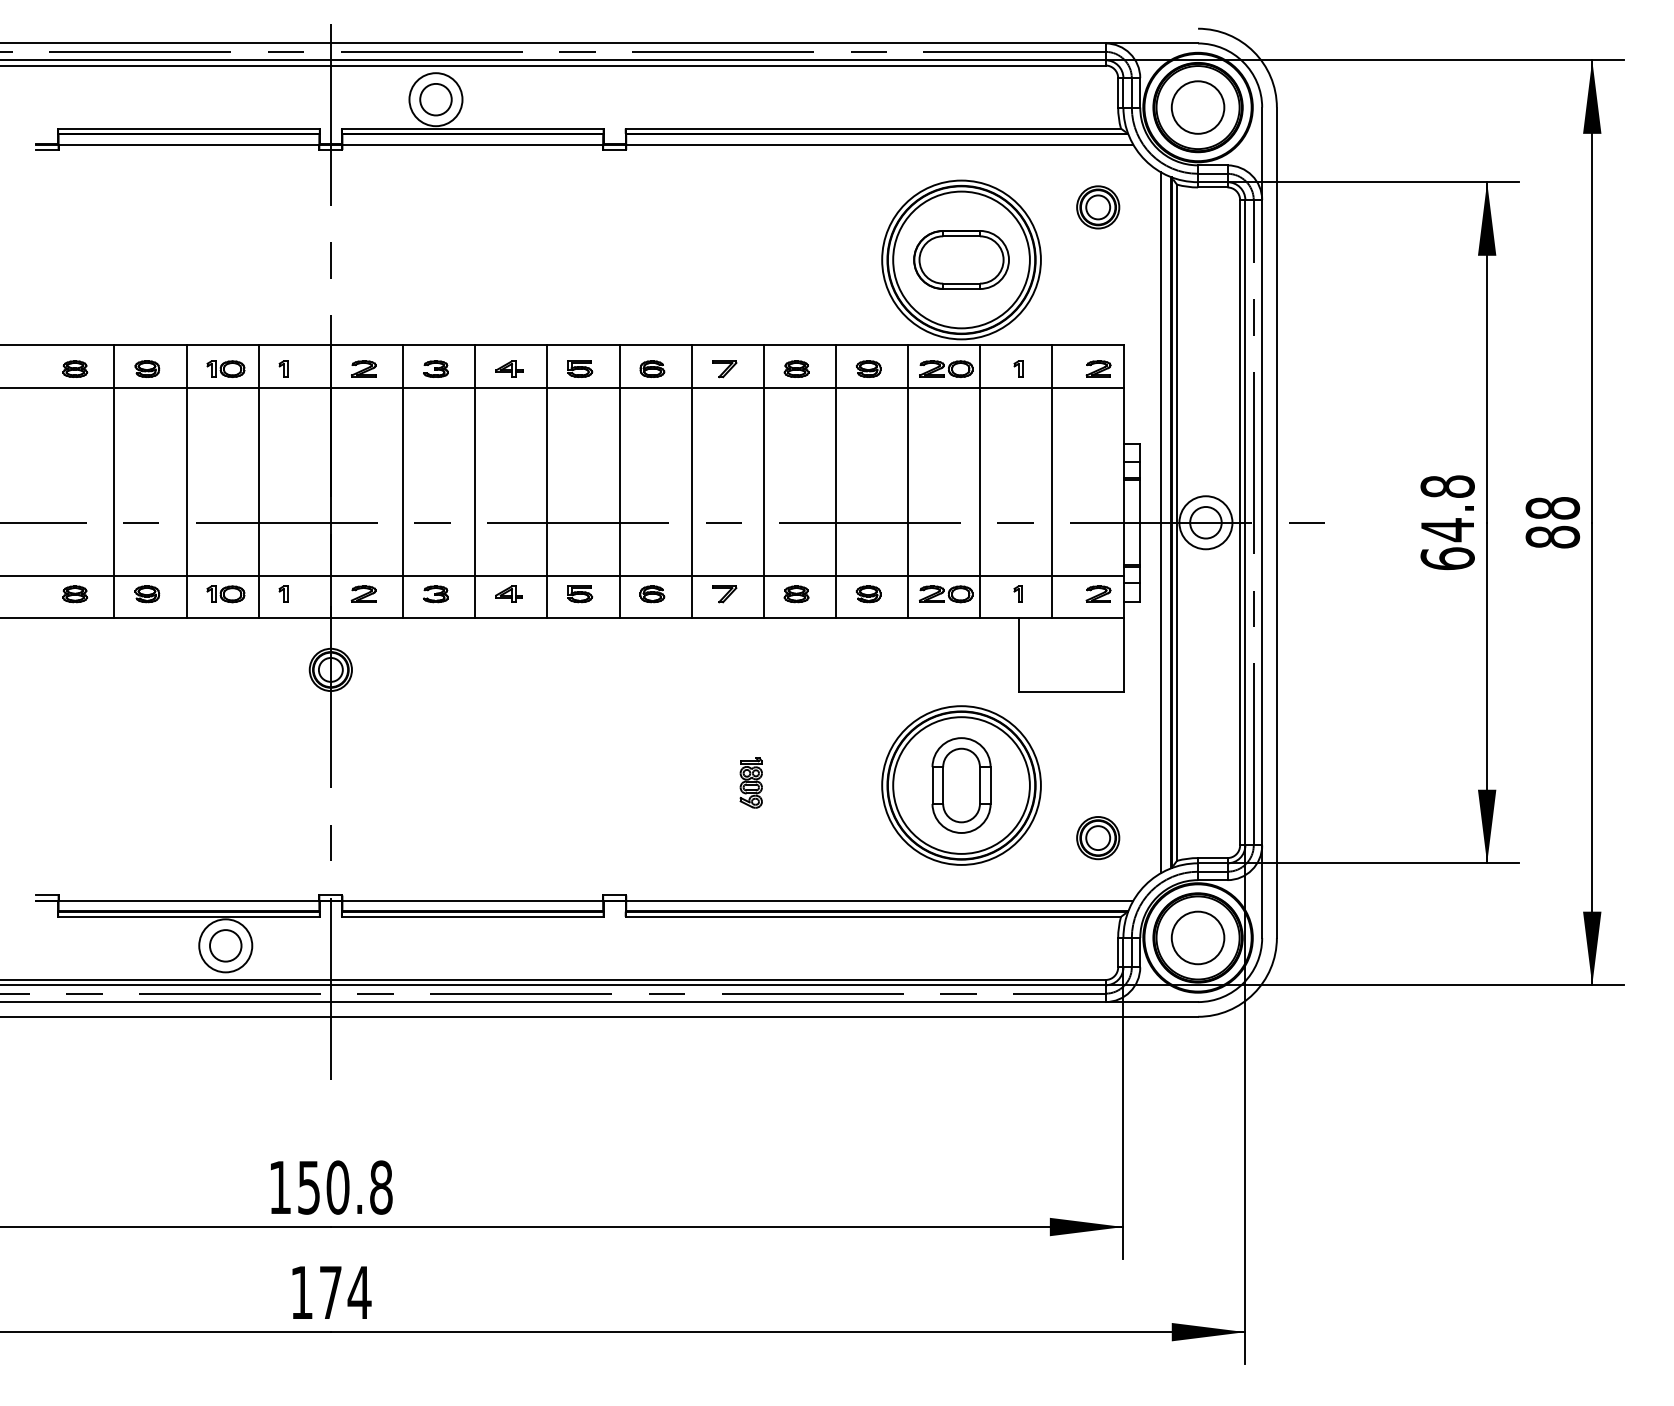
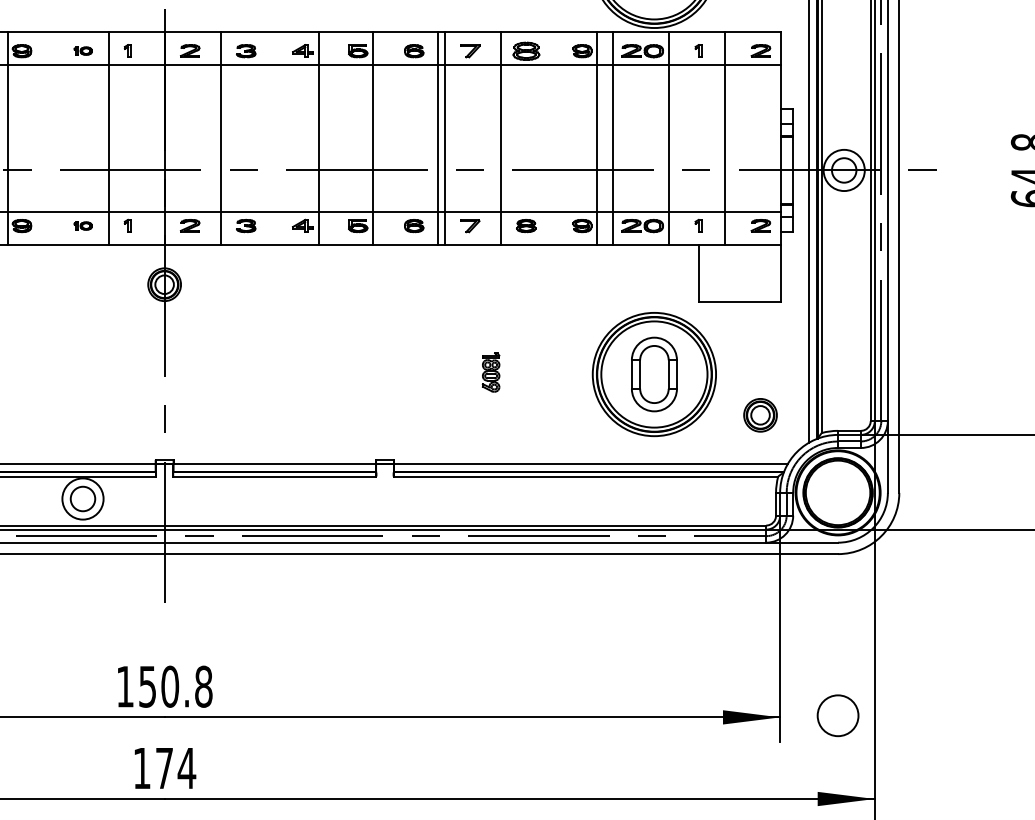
part: (225, 368) -> (82, 50), size x0.6
part: (796, 368) -> (526, 50), size x1.4
line: (186, 481) -> (7, 138), moved
line: (475, 481) -> (319, 138), moved
line: (547, 481) -> (373, 138), moved
line: (619, 481) -> (437, 138), moved
line: (835, 481) -> (596, 138), moved
part: (225, 594) -> (82, 226), size x0.6
circle: (1197, 937) -> (837, 715), moved

